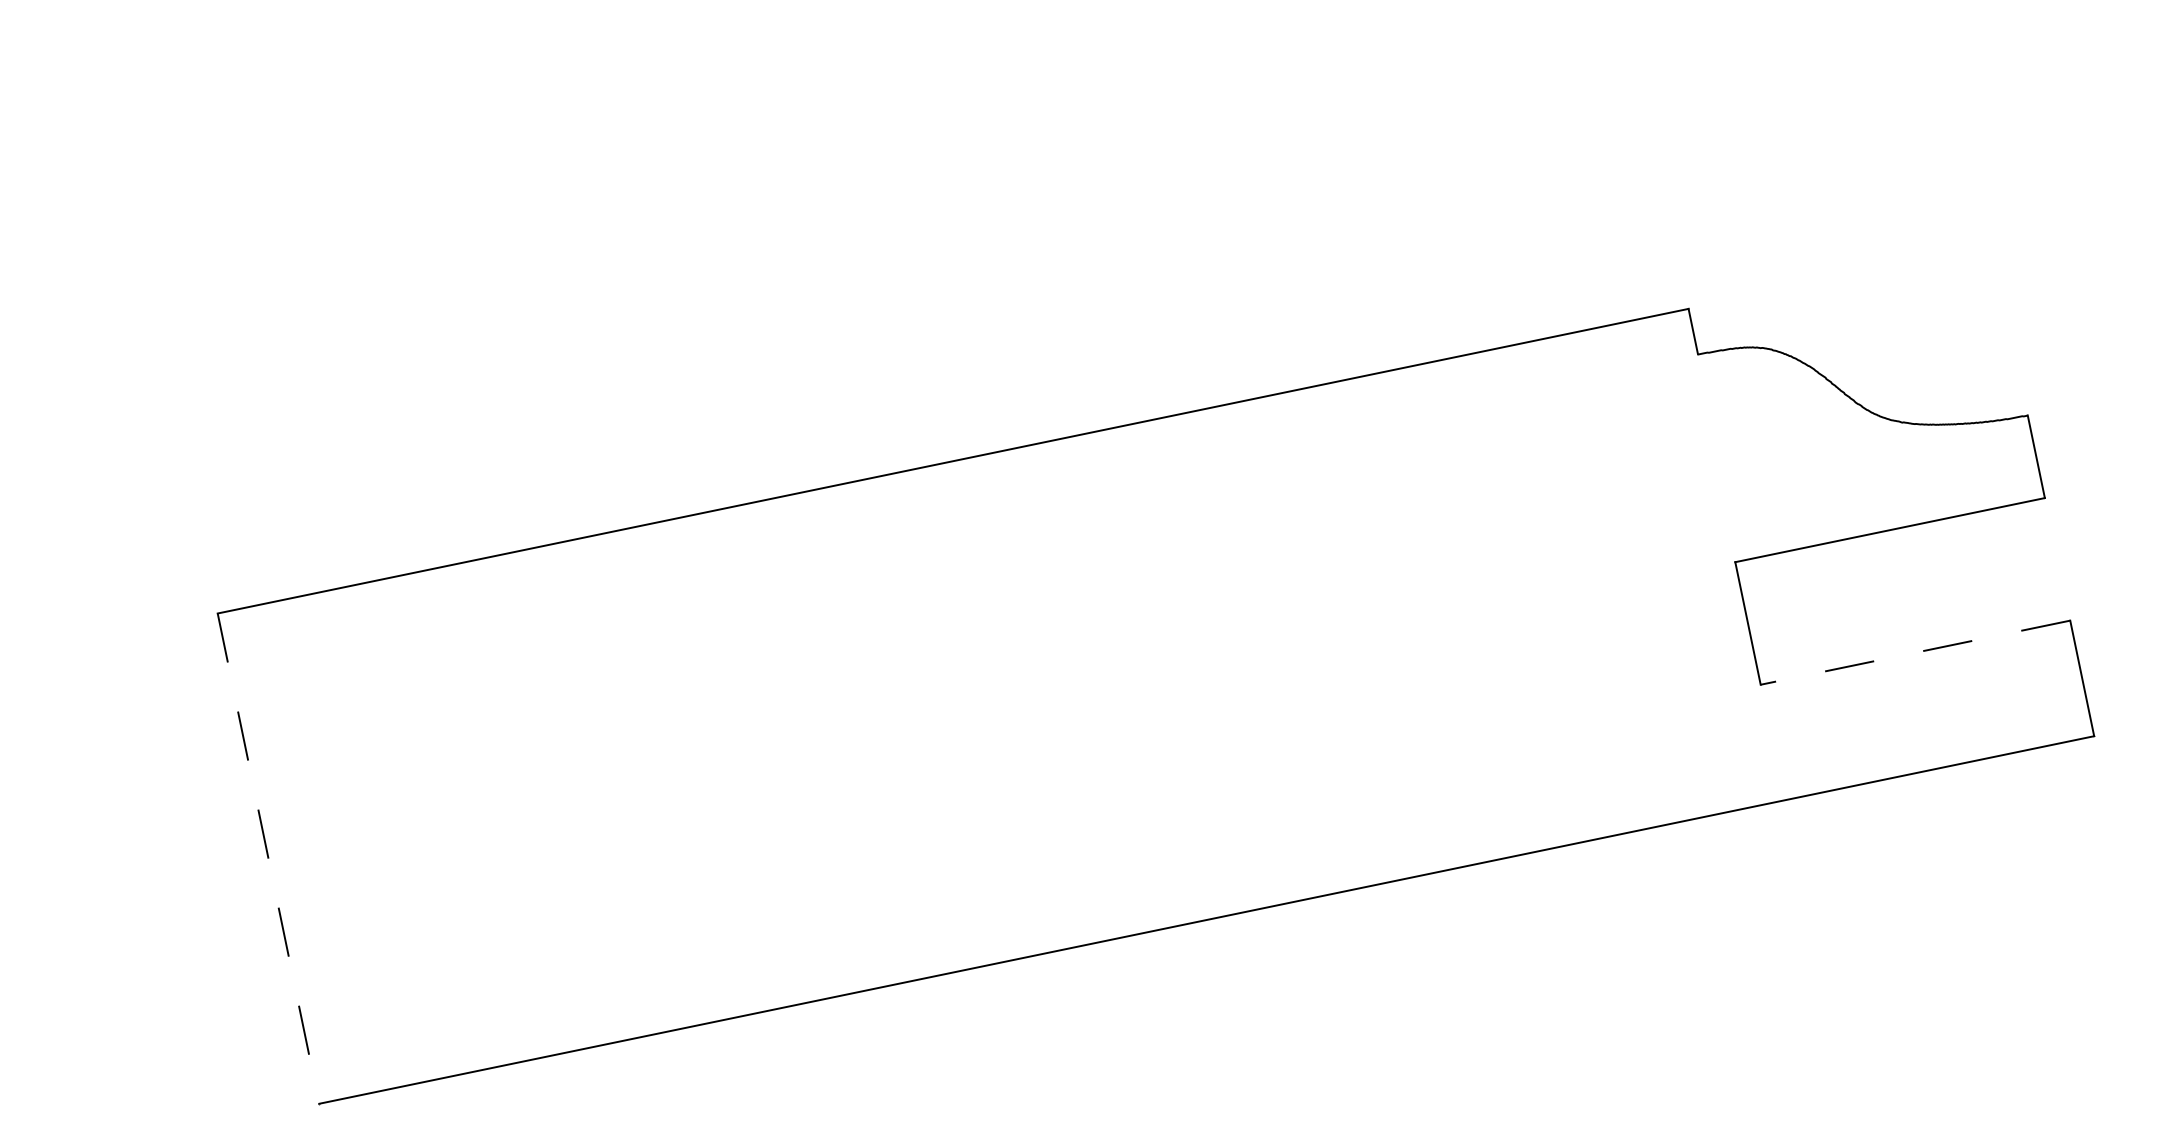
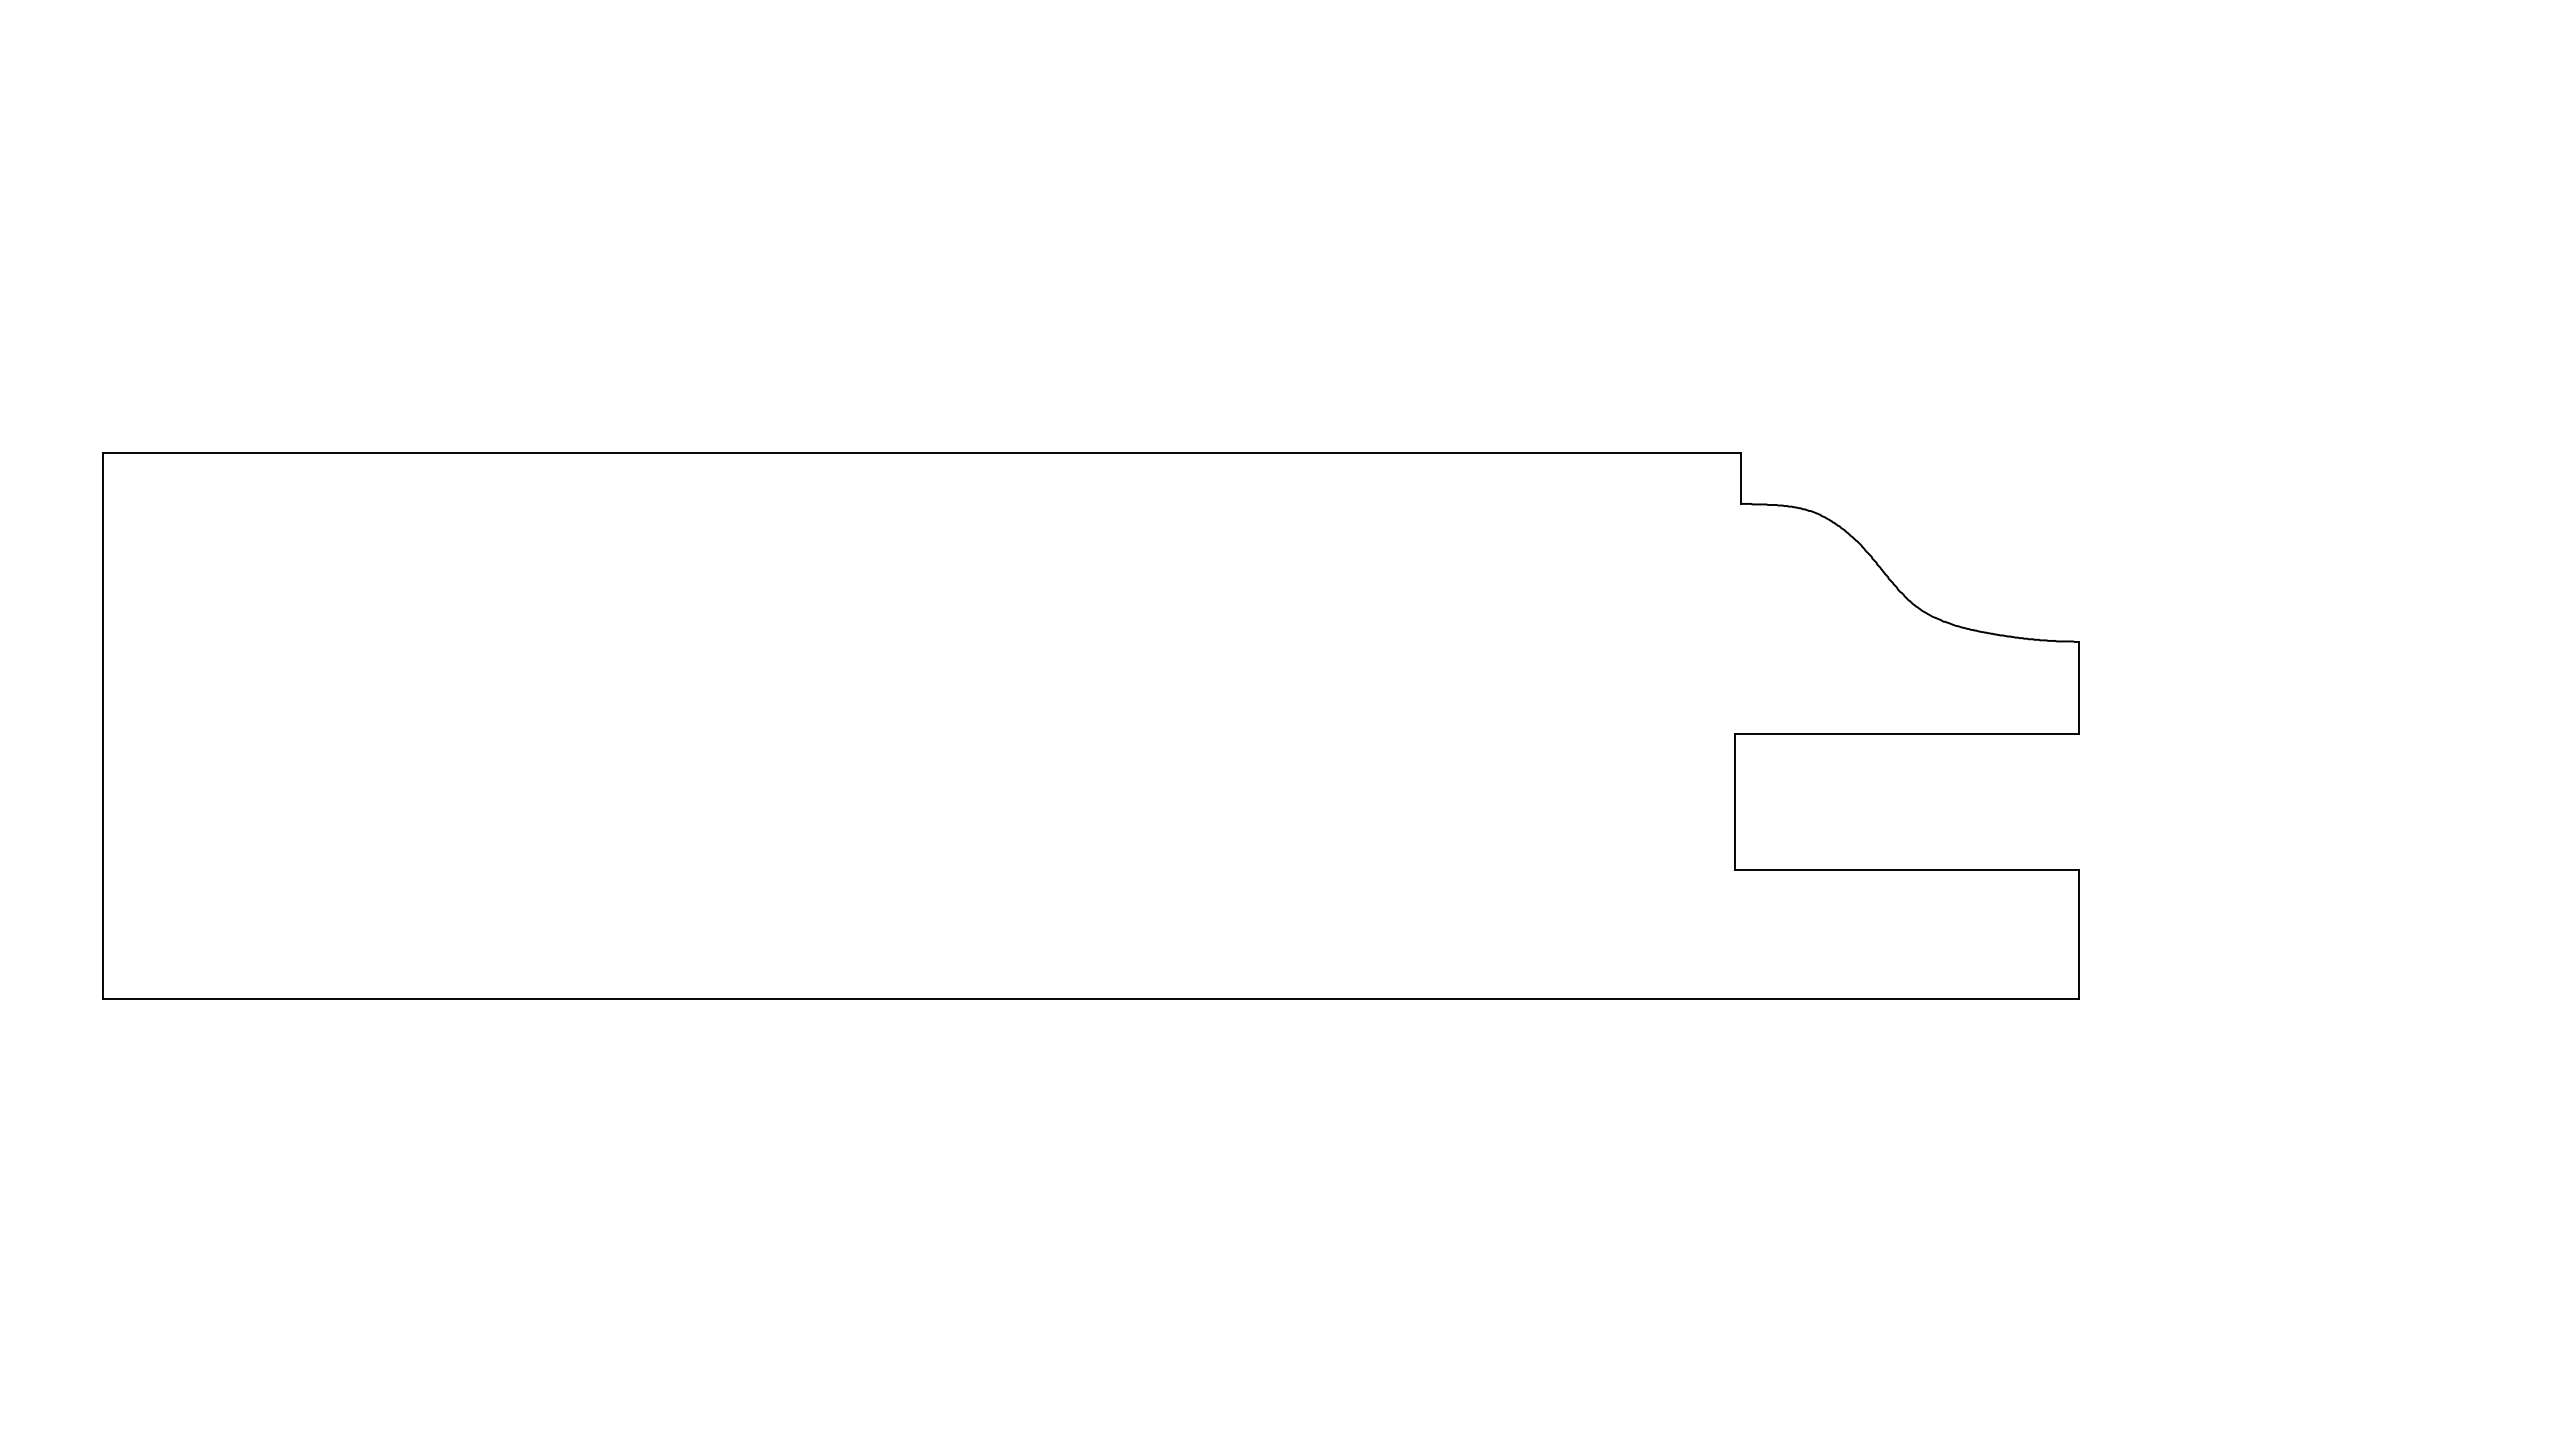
line: (1915, 652) -> (1906, 870), dashed -> solid
line: (268, 858) -> (103, 725), dashed -> solid

